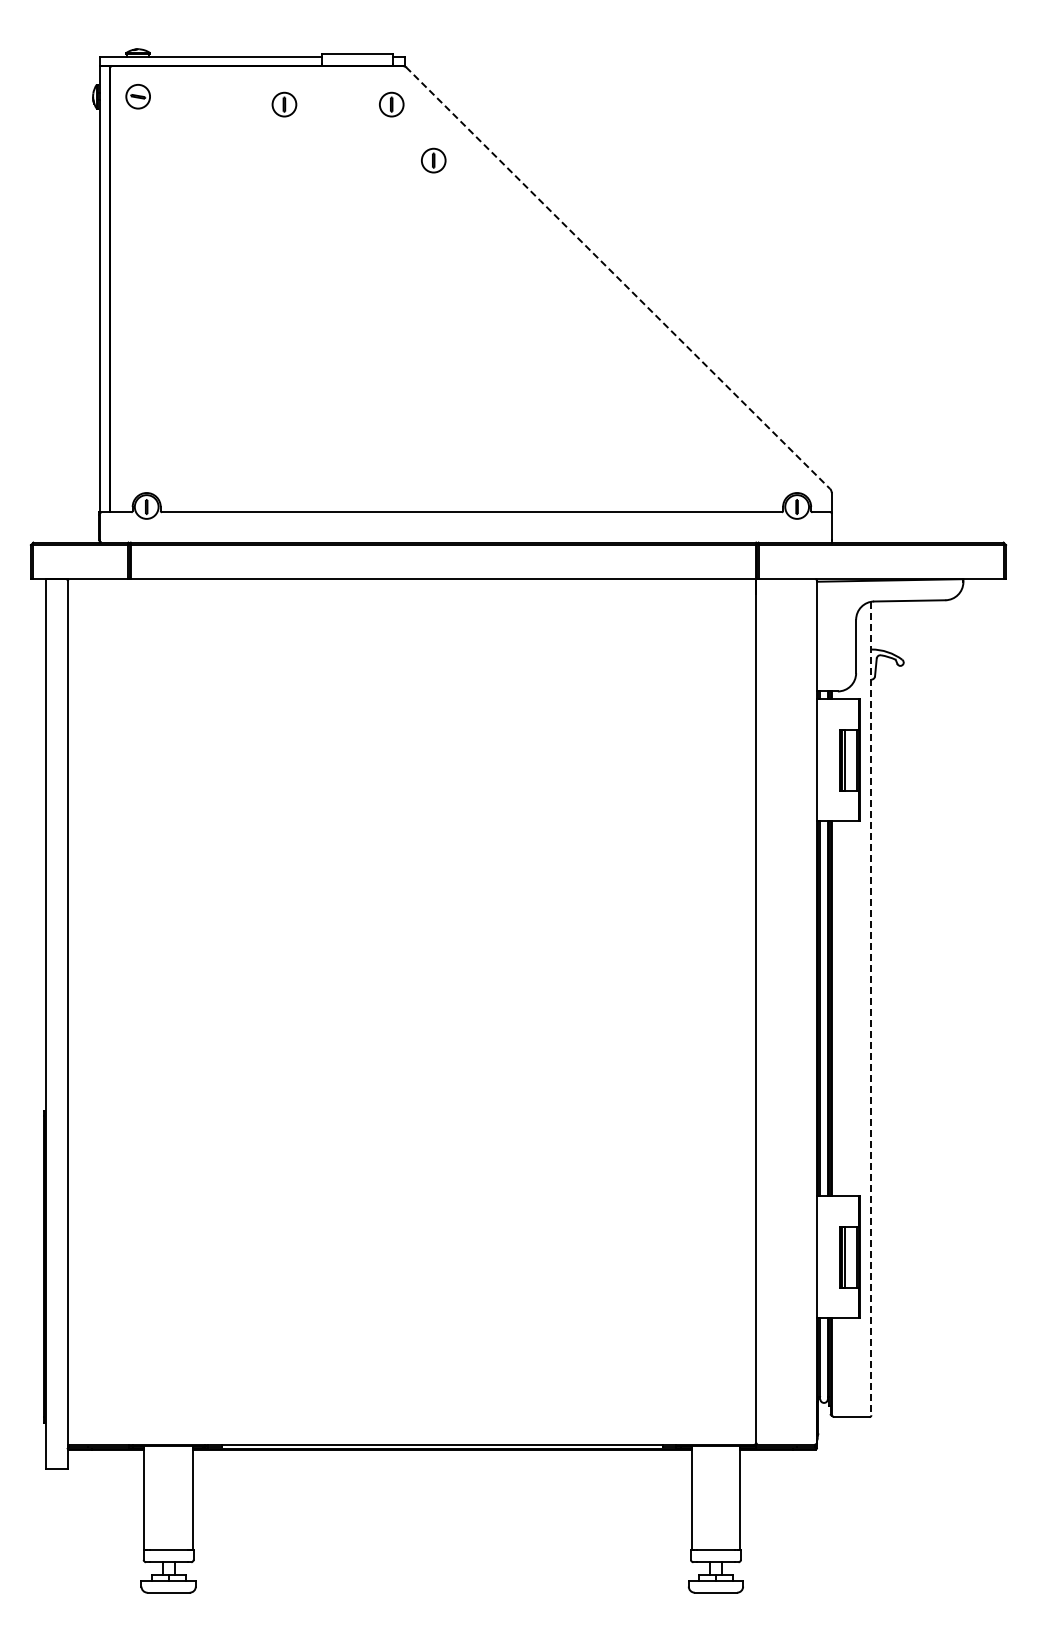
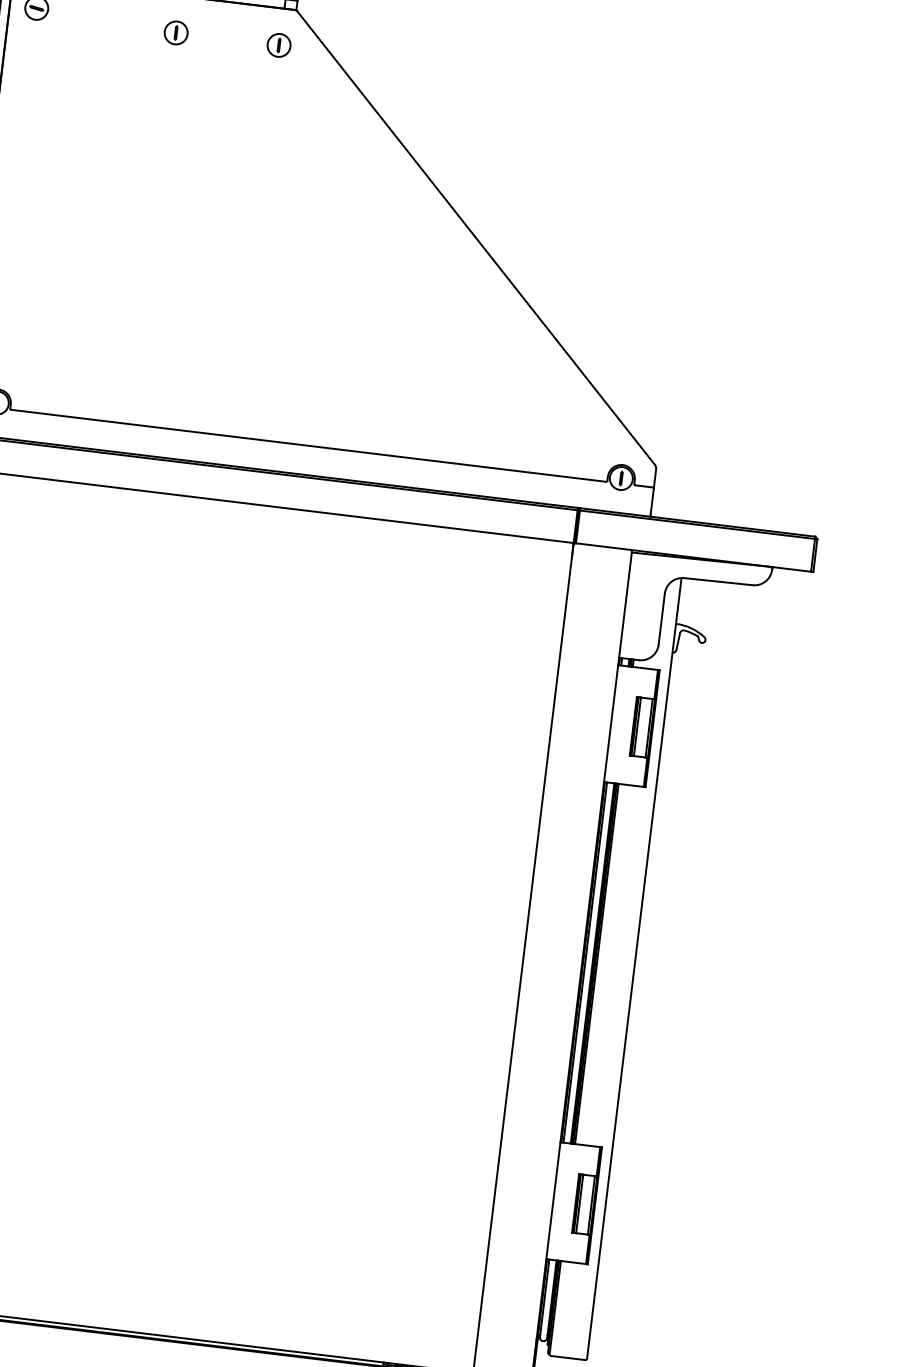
part: (433, 160) -> (312, 103), removed
line: (617, 277) -> (475, 237), dashed -> solid
line: (871, 1008) -> (634, 968), dashed -> solid

